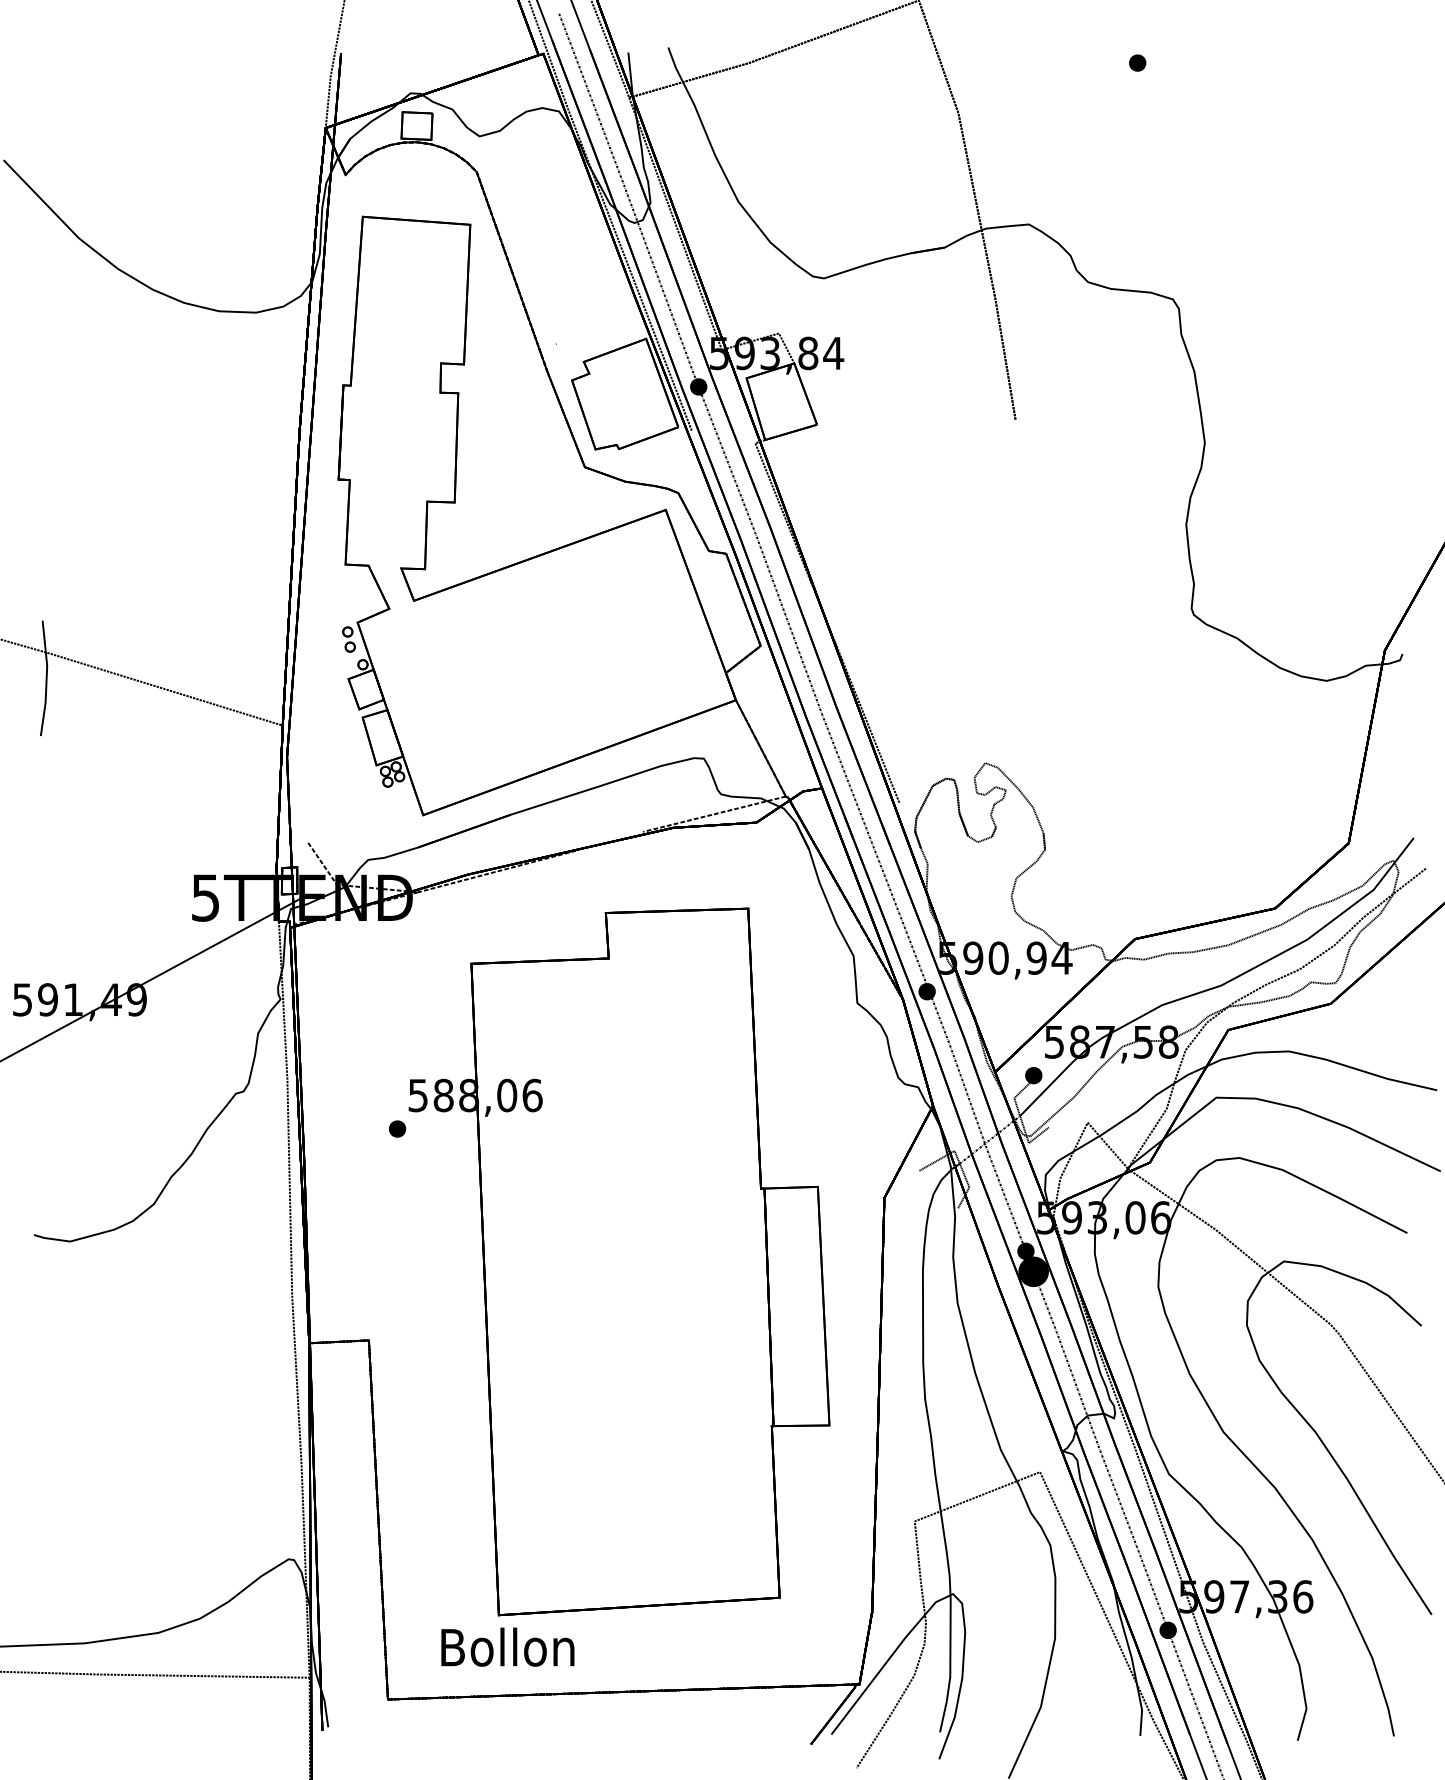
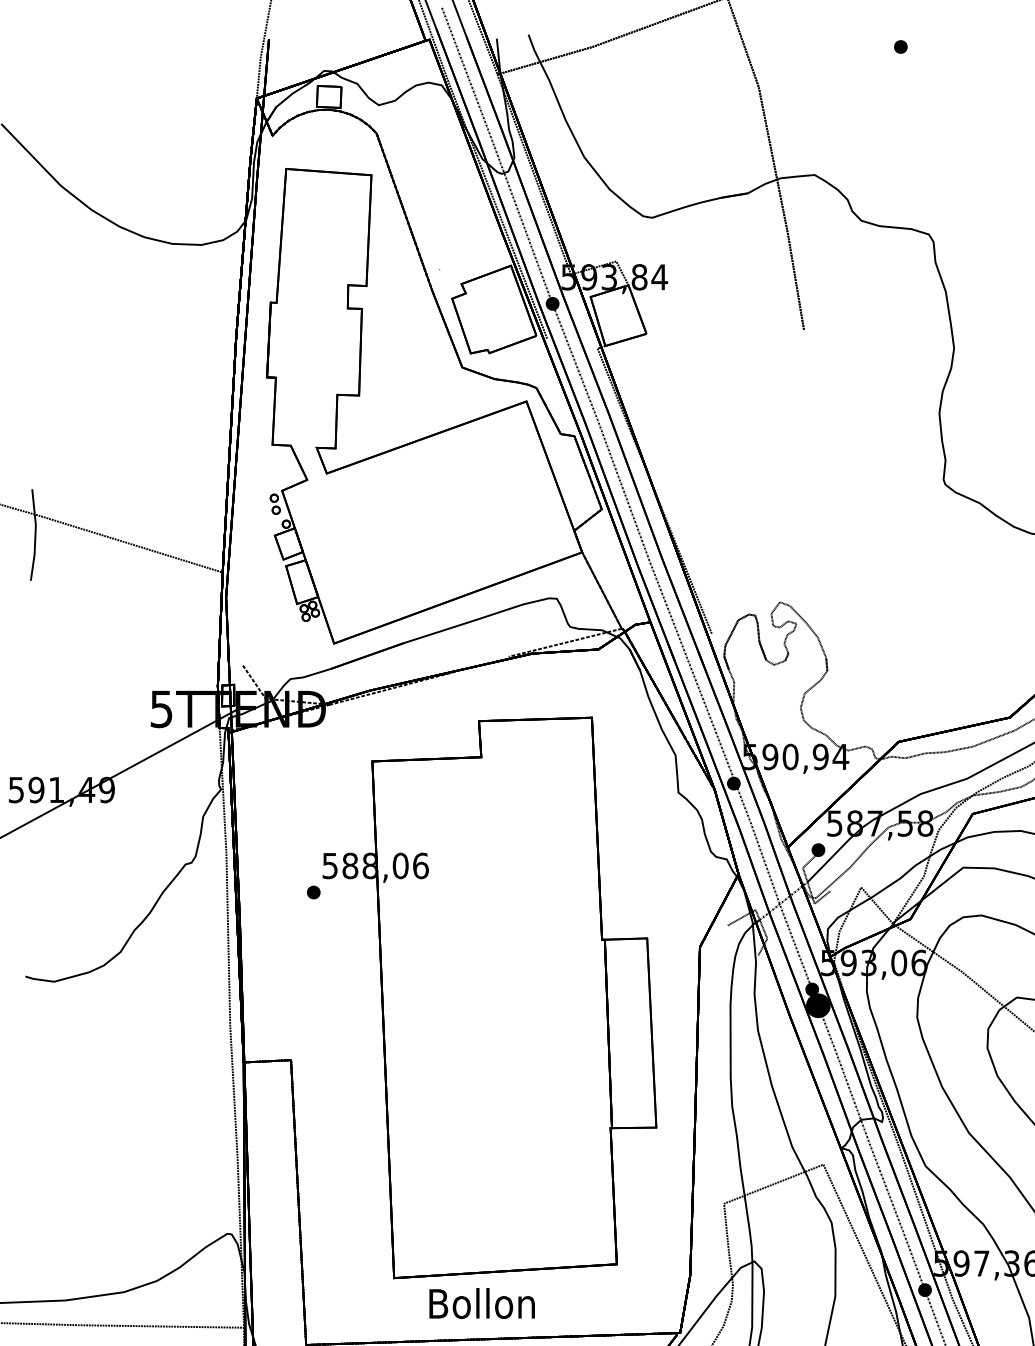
text: (507, 1646) -> (481, 1302), moved

